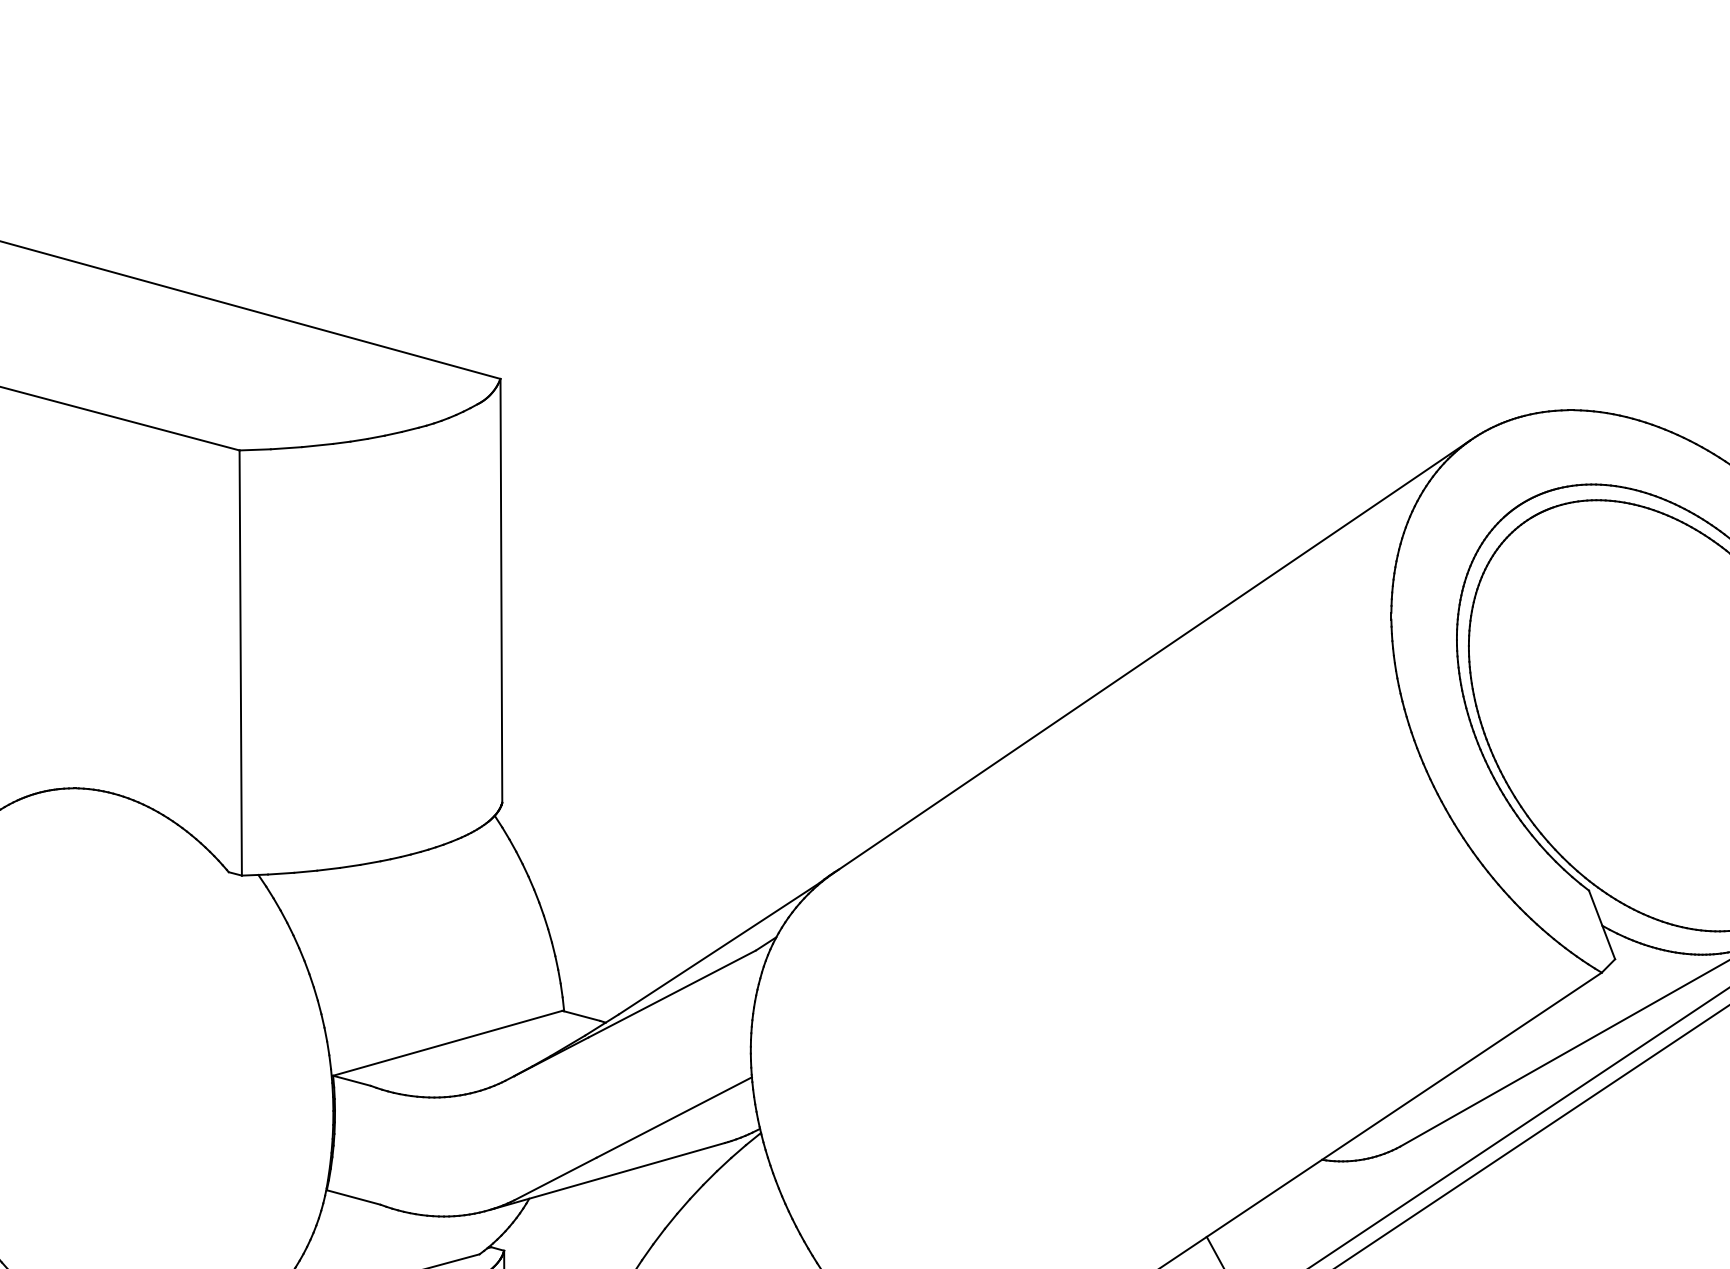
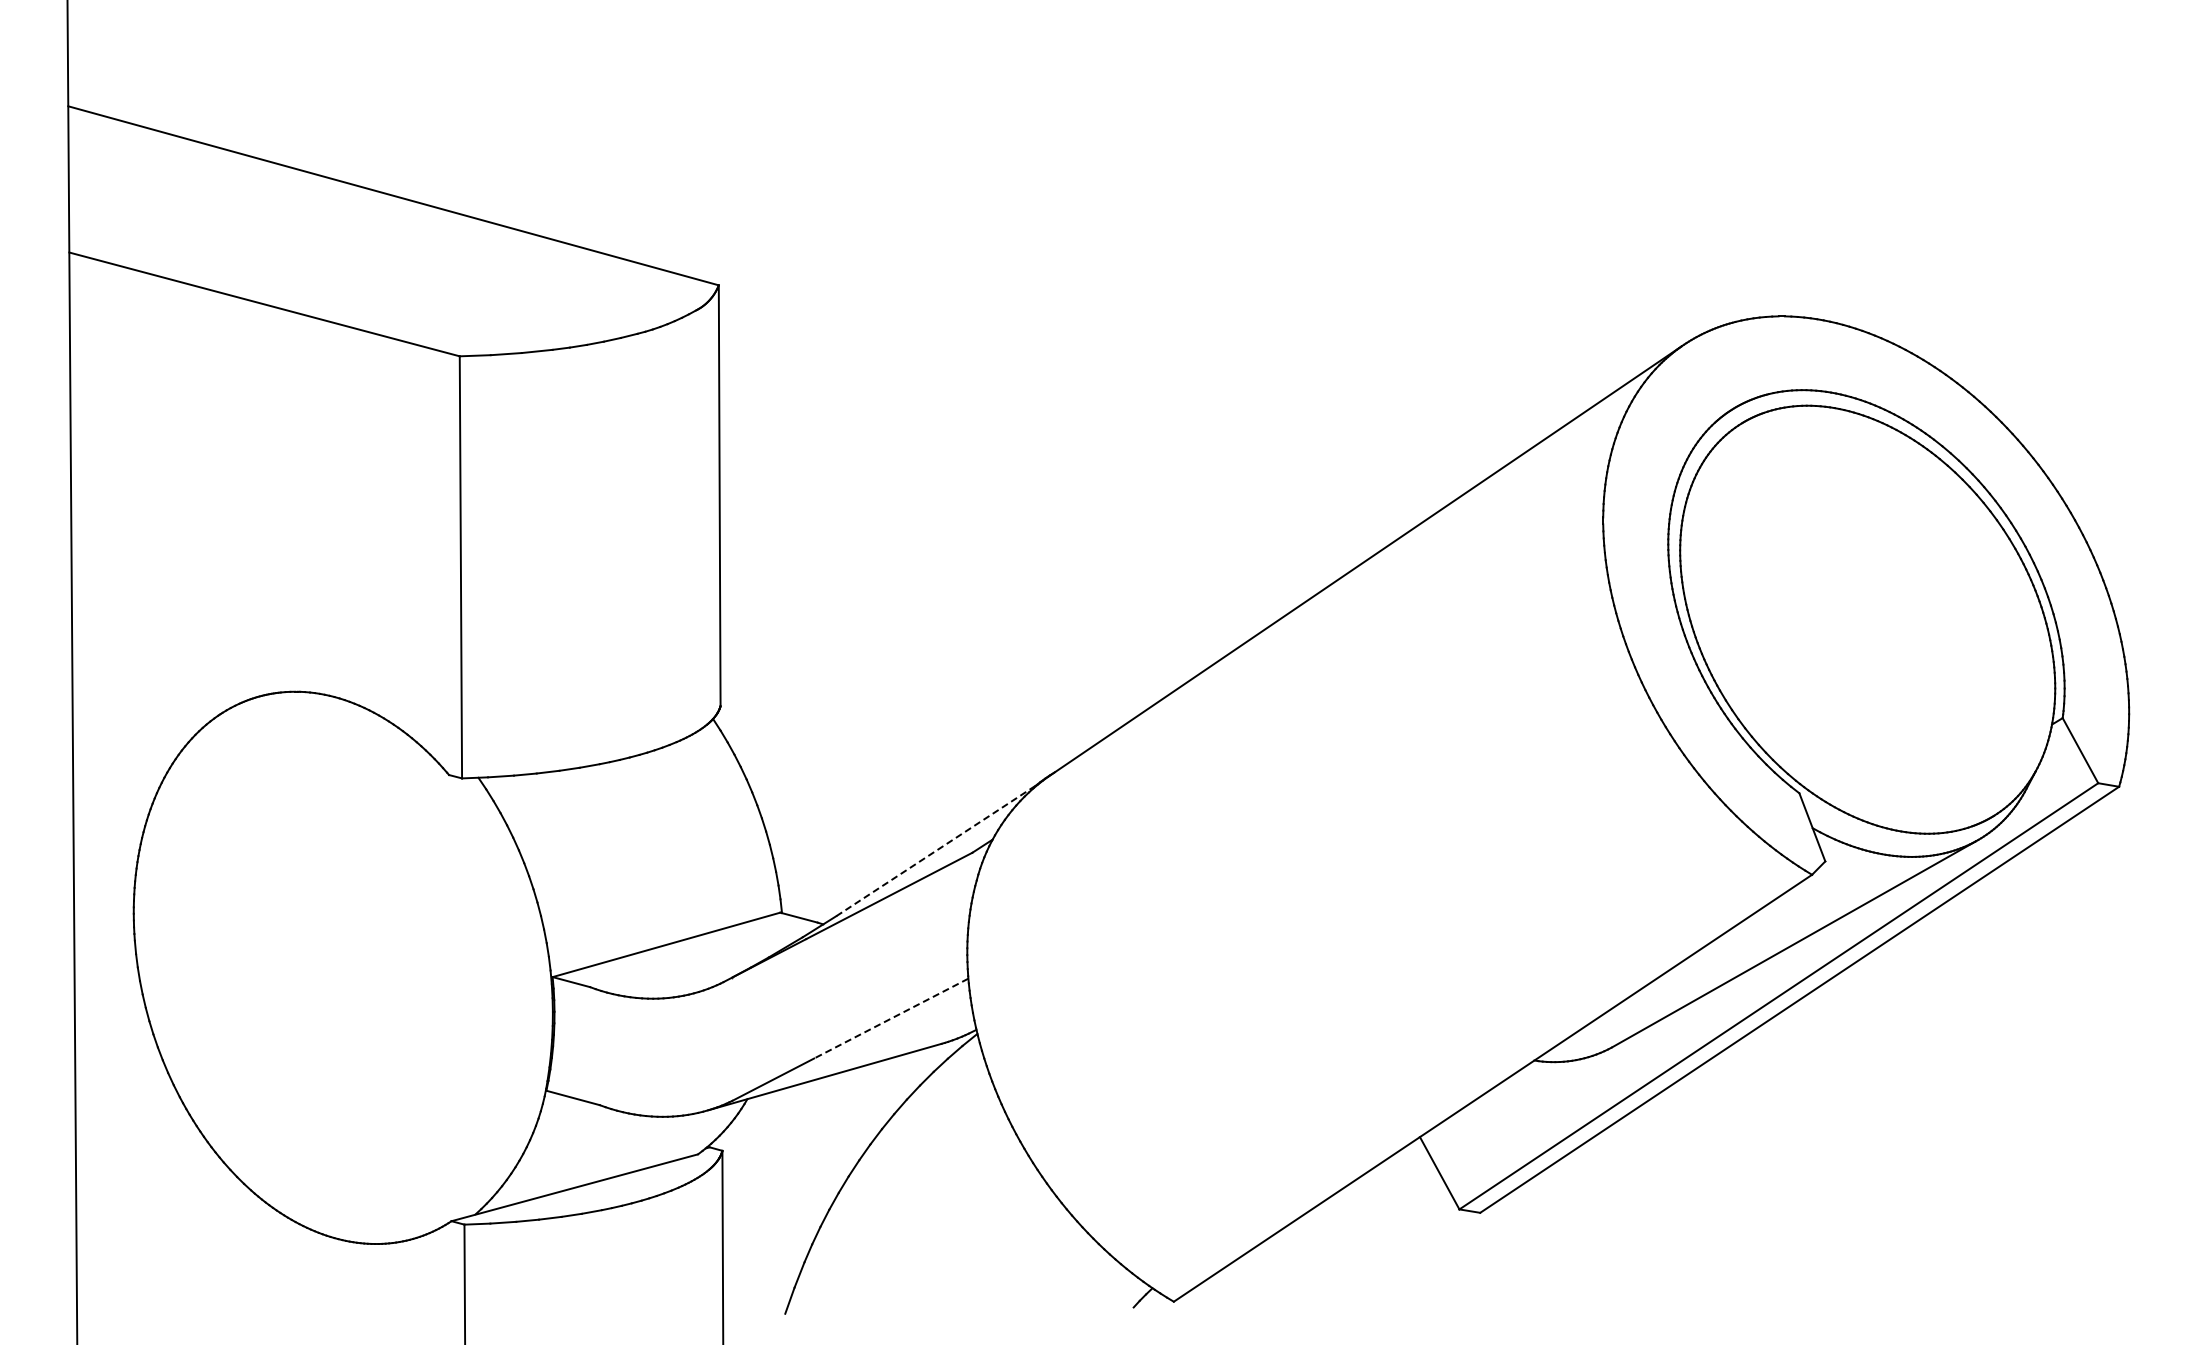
line: (719, 948) -> (936, 850), solid -> dashed
line: (674, 1117) -> (891, 1018), solid -> dashed

